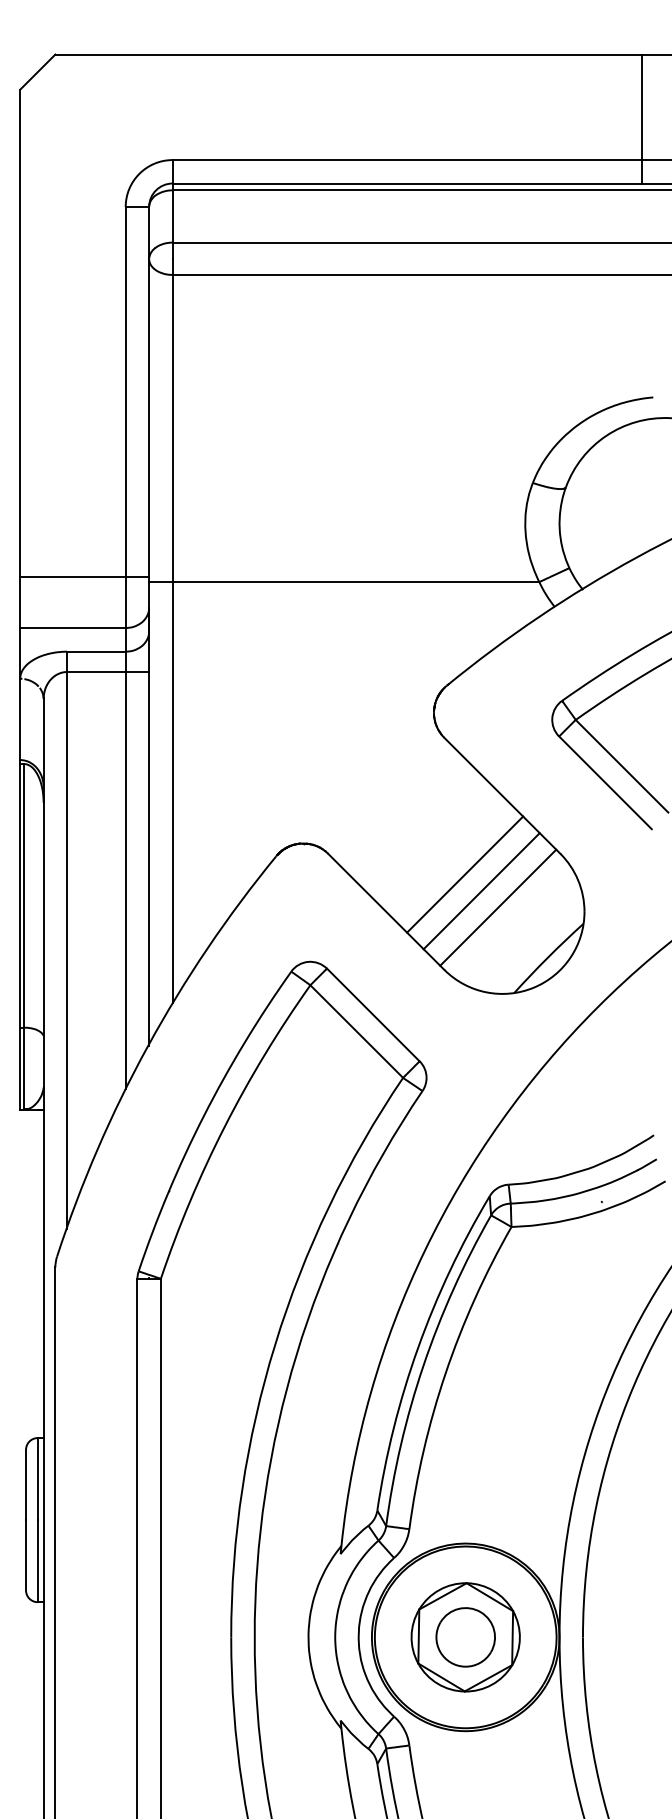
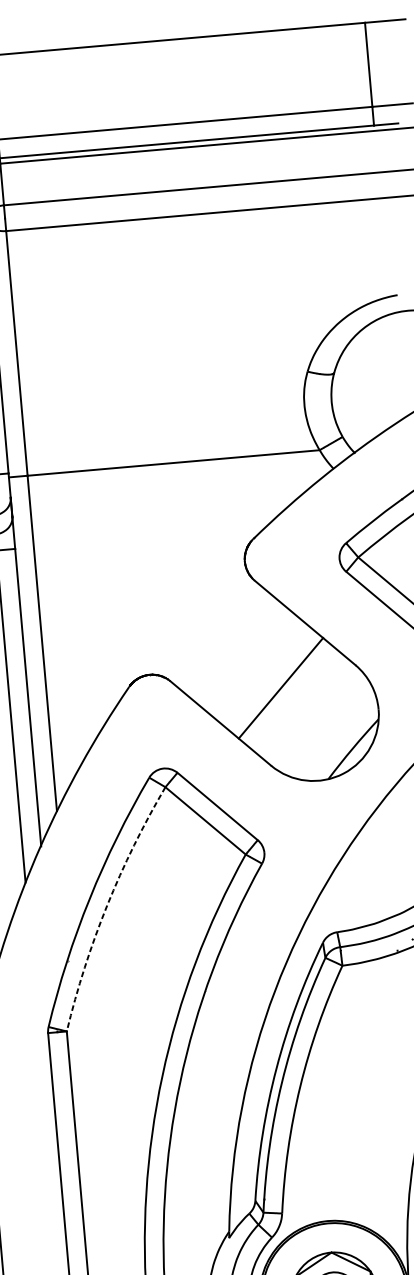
line: (481, 891) -> (295, 700), removed
line: (498, 907) -> (309, 712), removed
arc: (224, 1126) -> (106, 905), solid -> dashed

